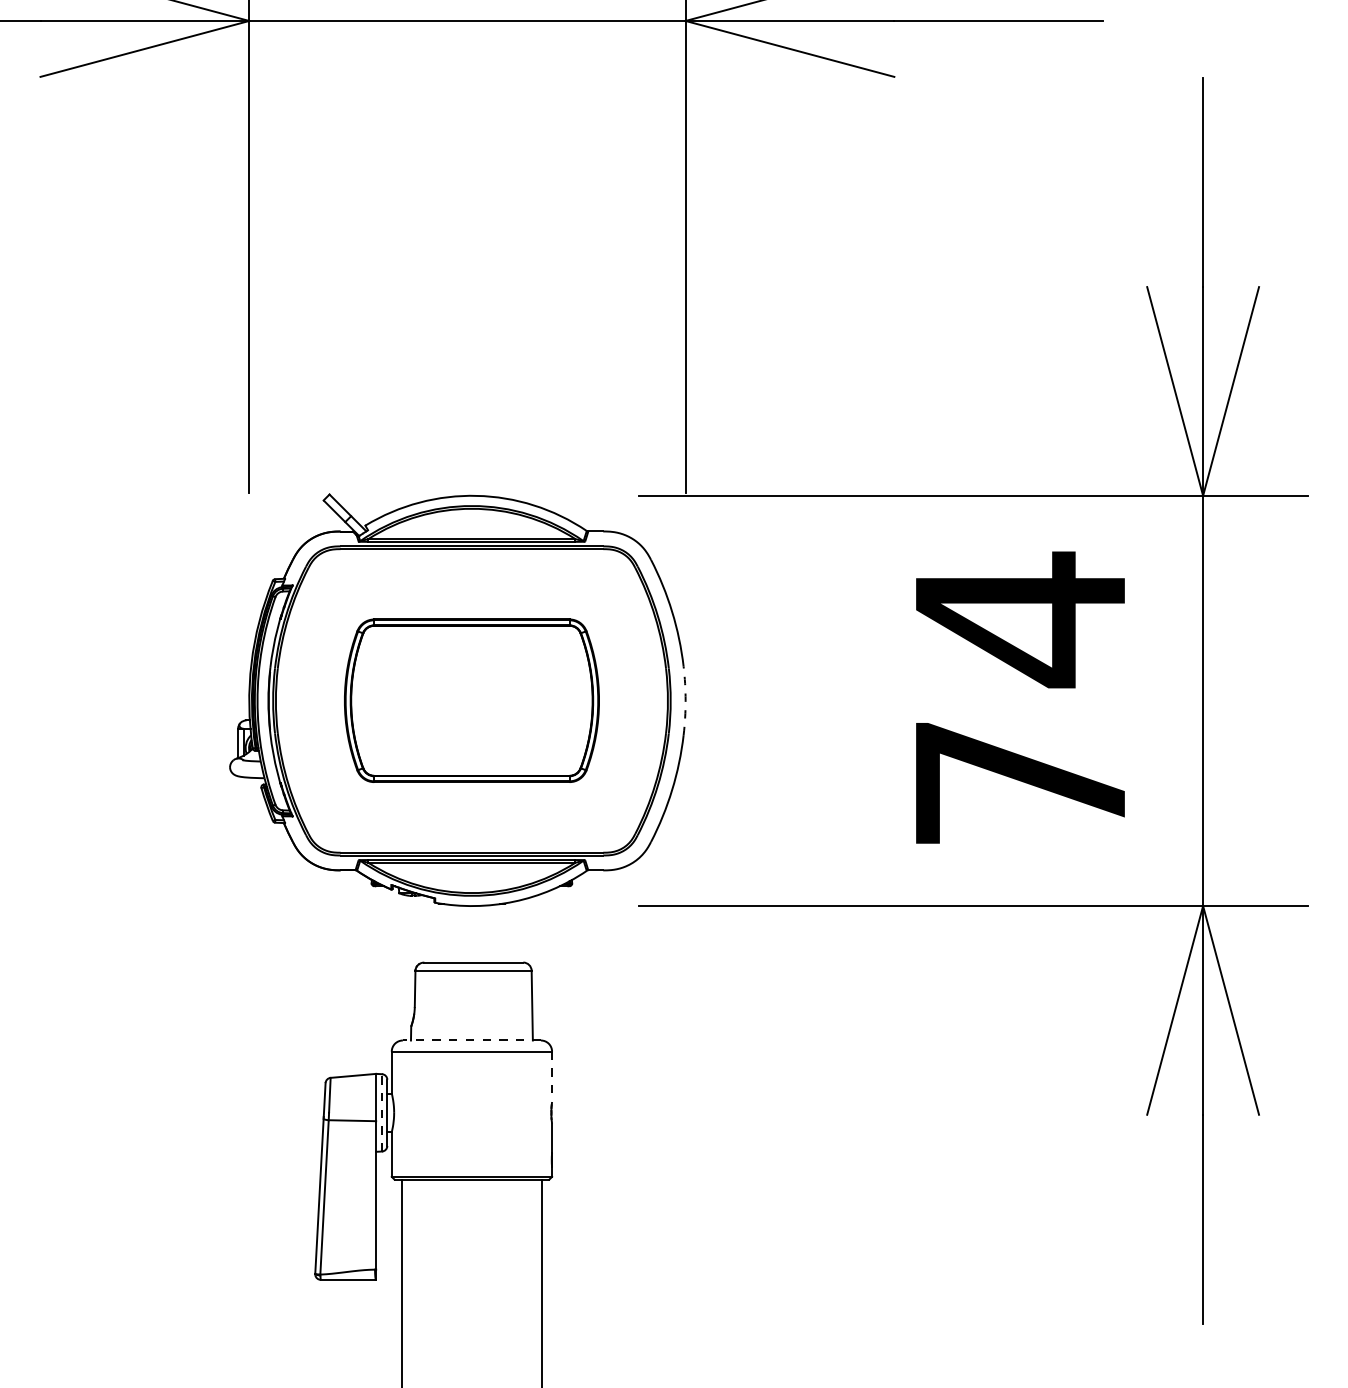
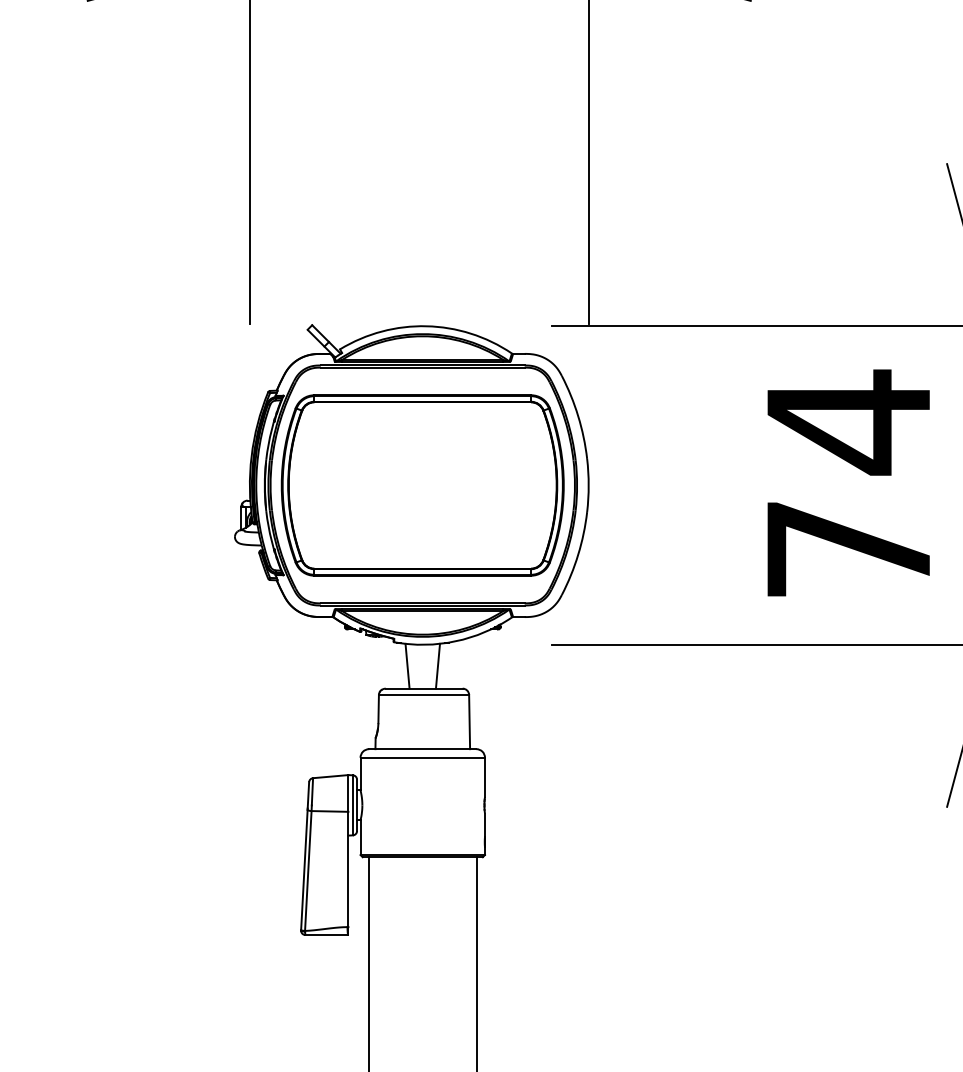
part: (471, 700) -> (422, 485), size x1.43
arc: (685, 700) -> (588, 485), dashed -> solid
line: (451, 933) -> (406, 666), added
line: (491, 933) -> (437, 666), added
line: (471, 1040) -> (422, 749), dashed -> solid
line: (552, 1077) -> (485, 777), dashed -> solid
line: (382, 1112) -> (353, 805), dashed -> solid

